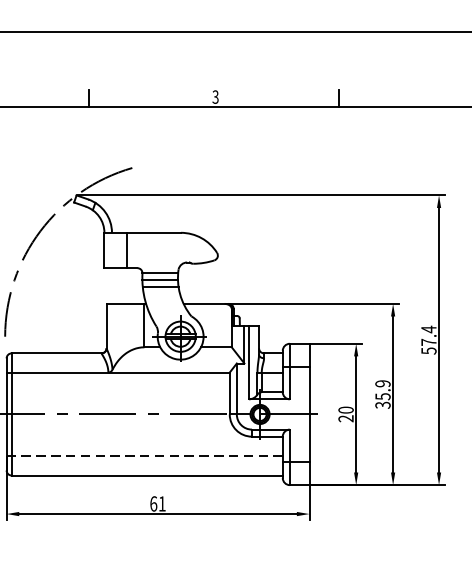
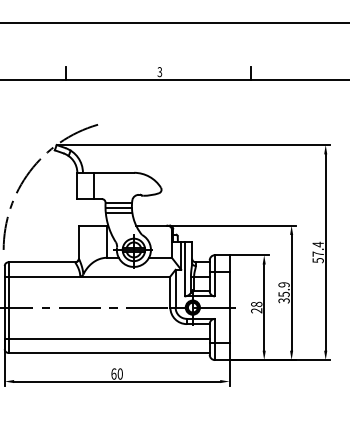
text: (347, 408) -> (257, 303), 20 -> 28
line: (145, 456) -> (107, 338), dashed -> solid
text: (161, 503) -> (119, 373), 61 -> 60

